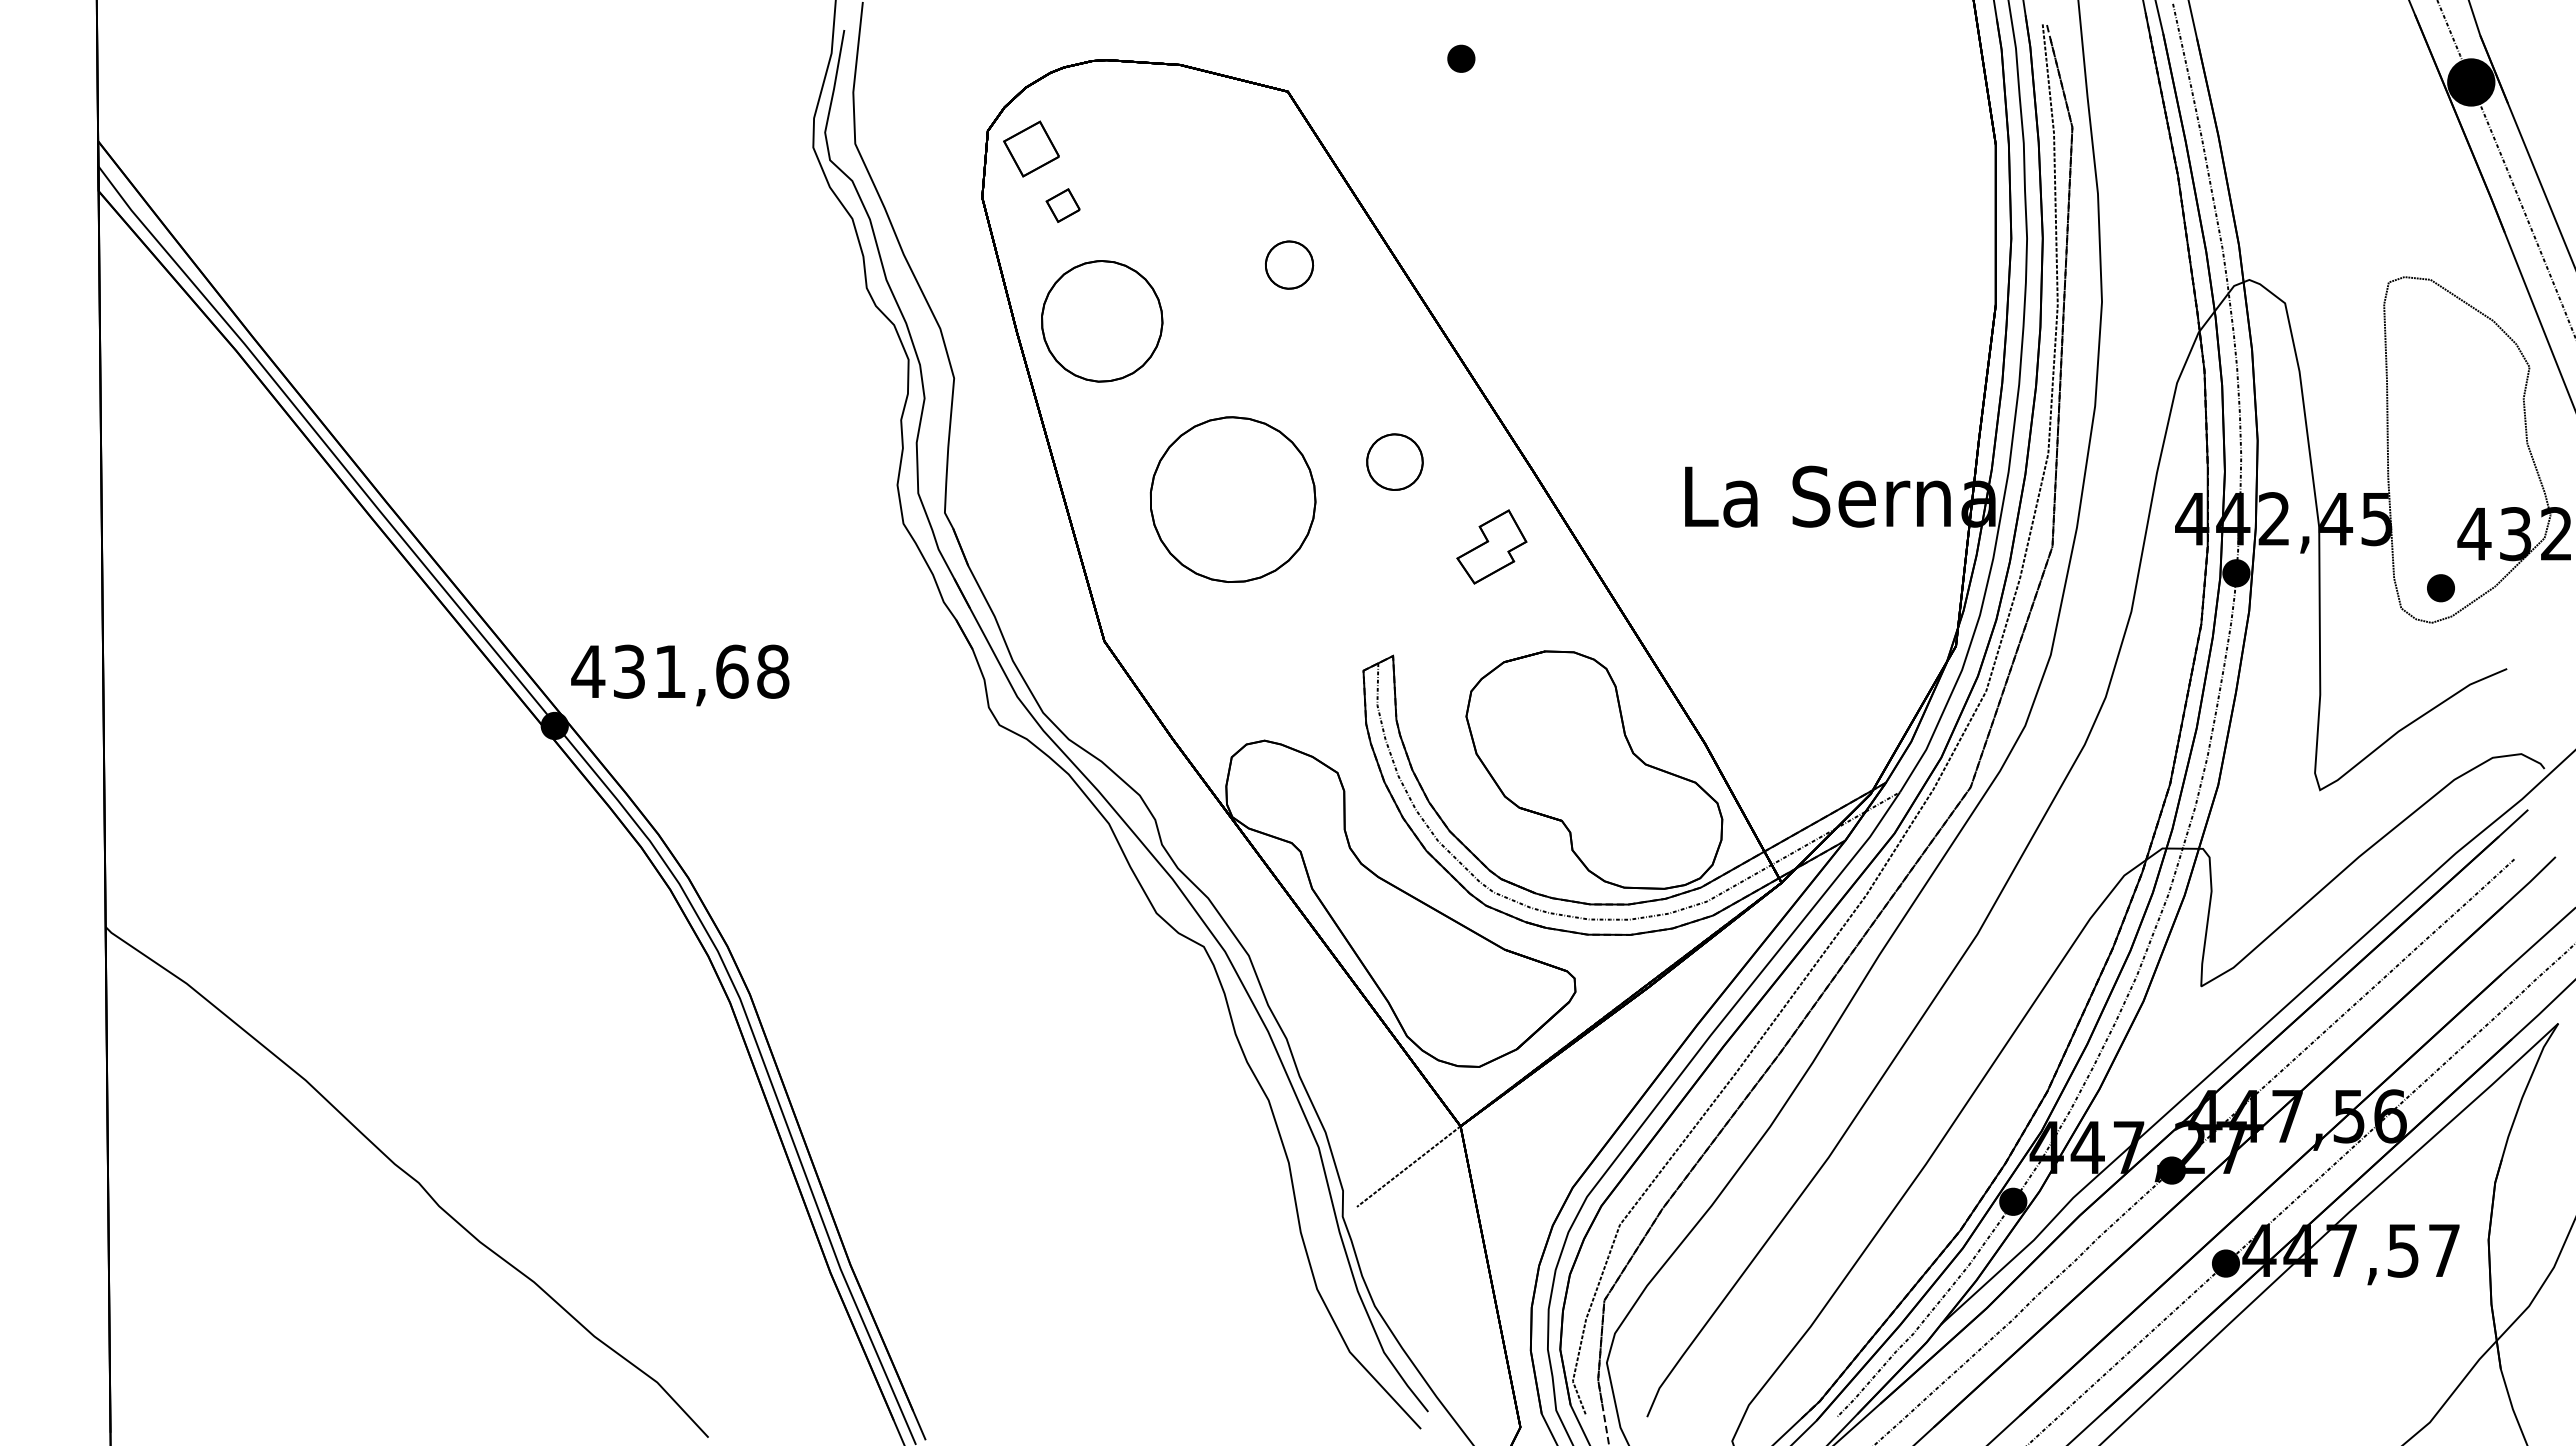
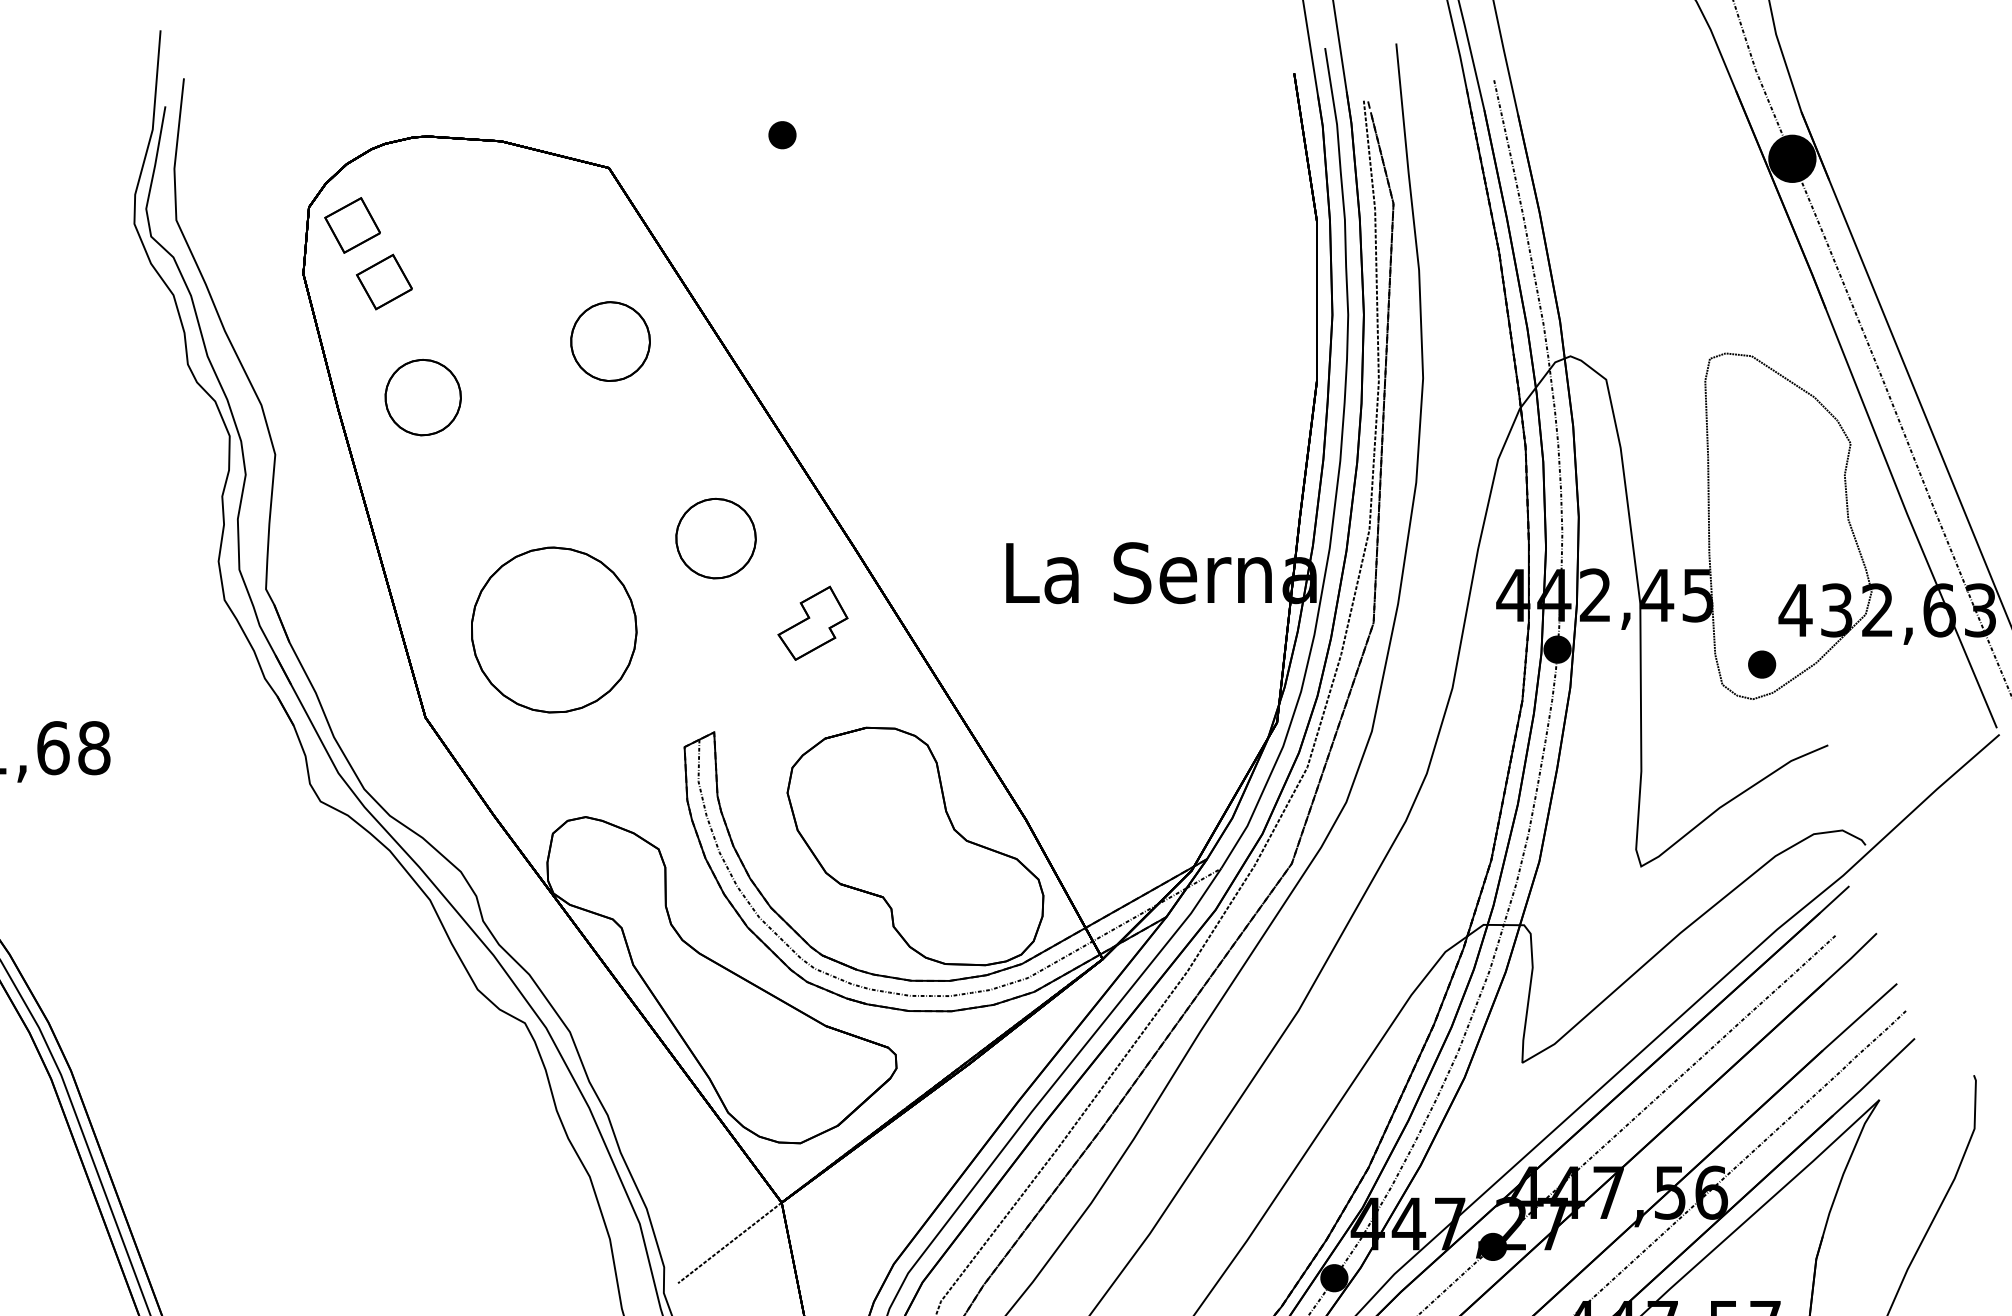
part: (1062, 205) -> (383, 281), size x1.67
part: (1289, 264) -> (610, 340), size x1.67
part: (1101, 320) -> (422, 396), size x0.62
part: (1394, 461) -> (715, 537), size x1.43
part: (1232, 499) -> (553, 629), moved

